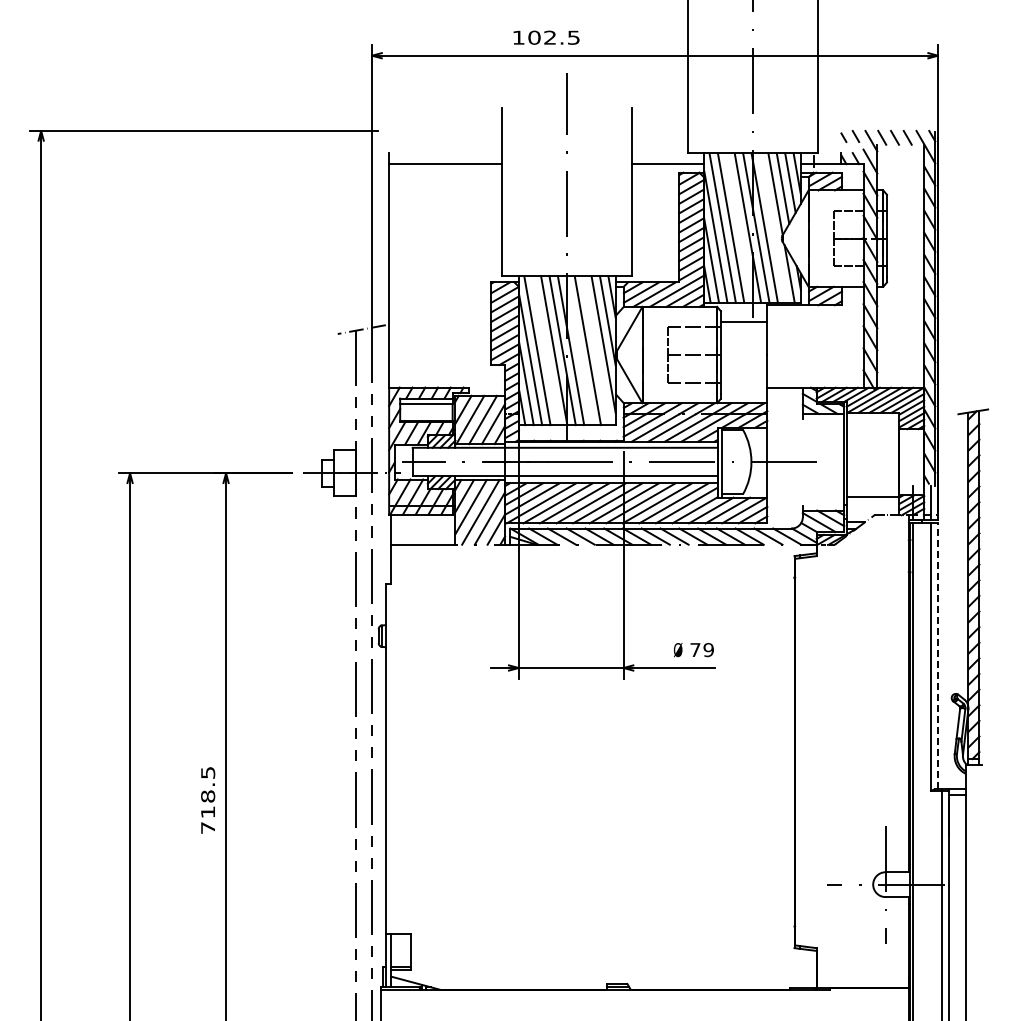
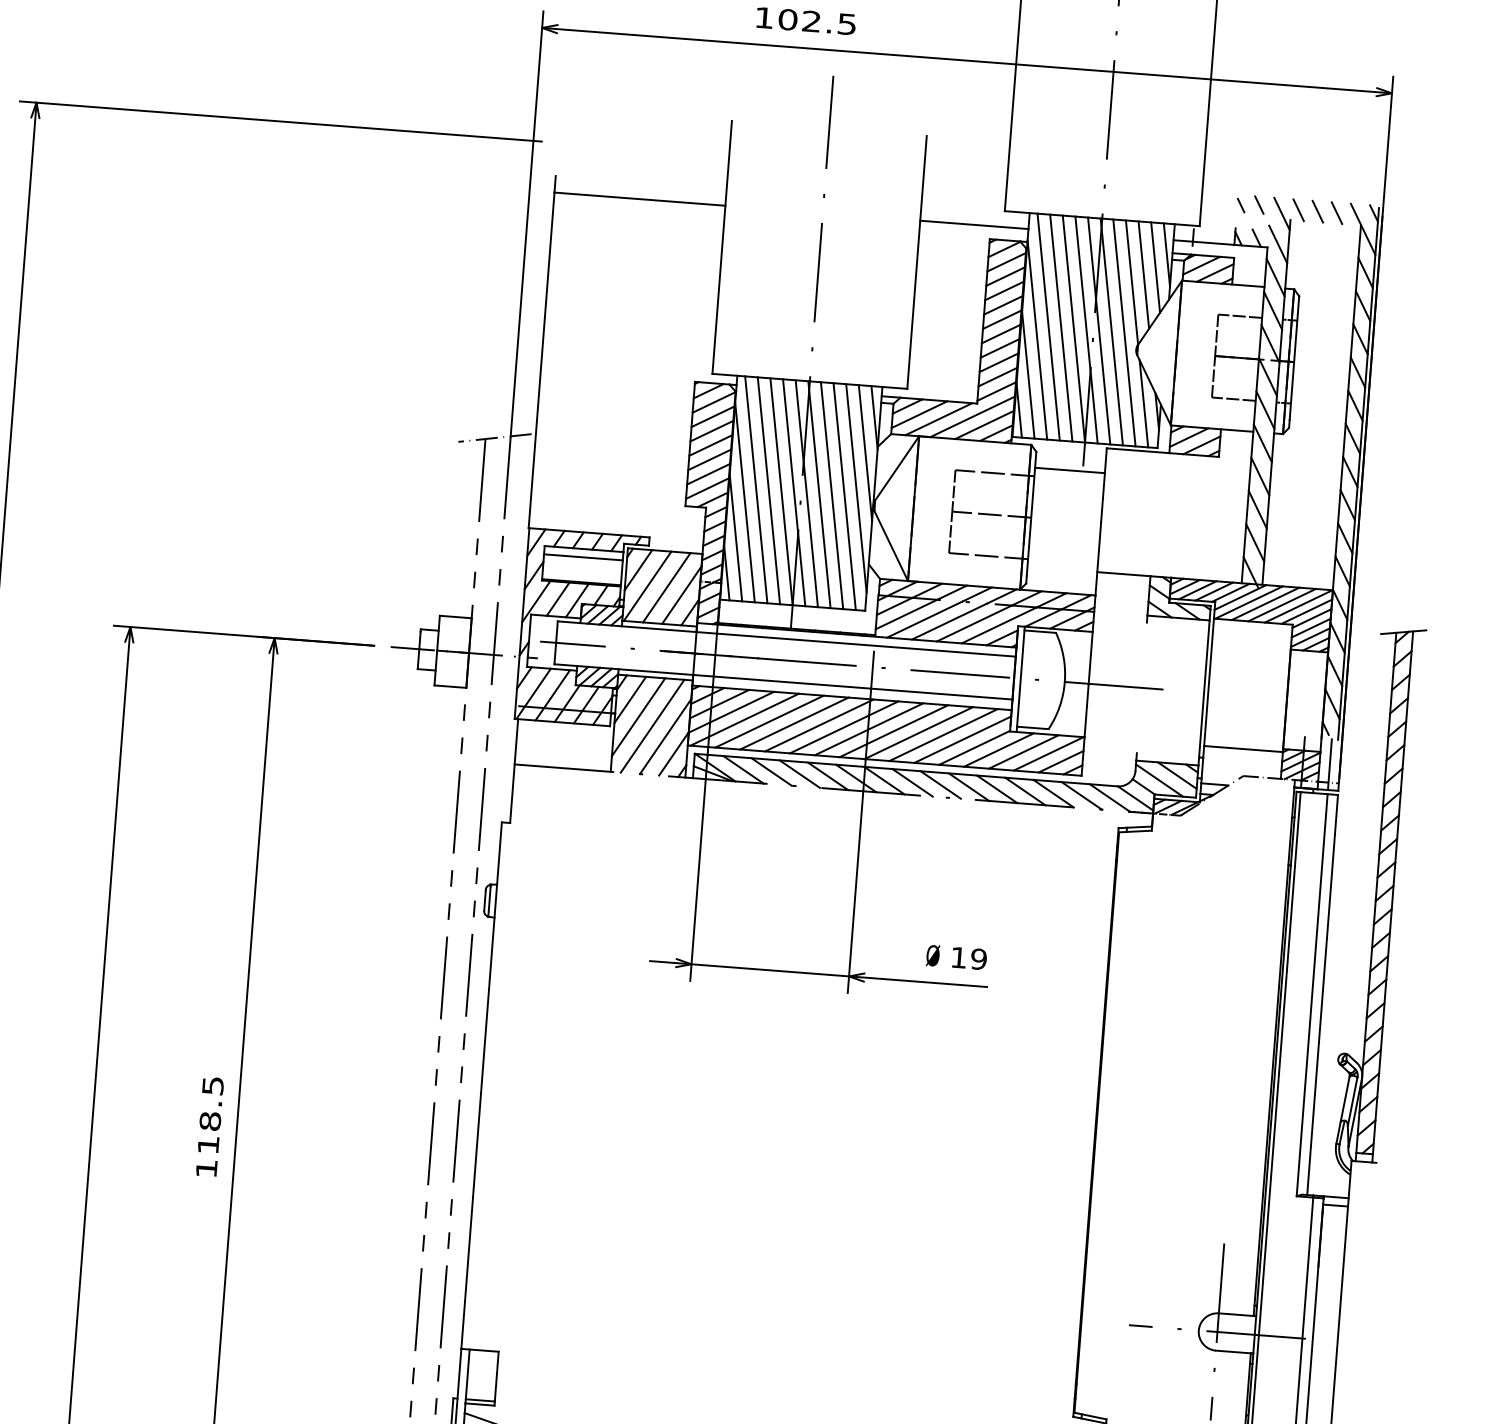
line: (739, 227) -> (1073, 328), added
line: (772, 227) -> (1123, 332), added
line: (545, 350) -> (768, 490), added
line: (579, 350) -> (819, 494), added
line: (596, 350) -> (845, 496), added
text: (695, 649) -> (959, 956), 79 -> 19
line: (938, 655) -> (1323, 994), dashed -> solid
text: (207, 827) -> (205, 1167), 718.5 -> 118.5

